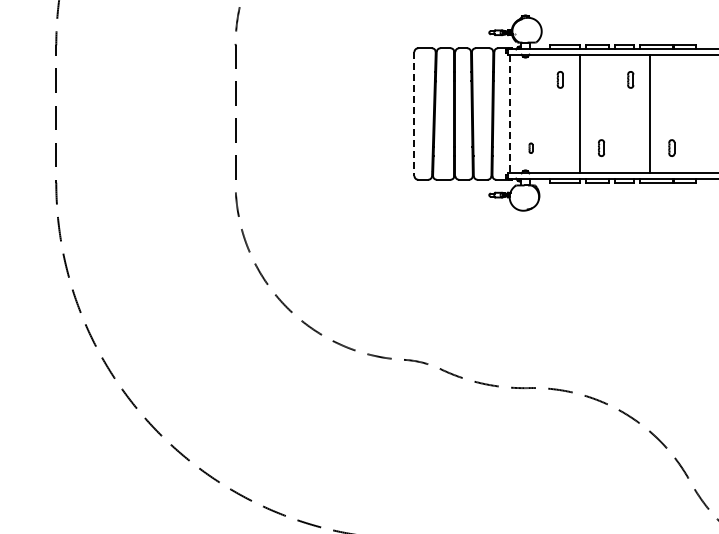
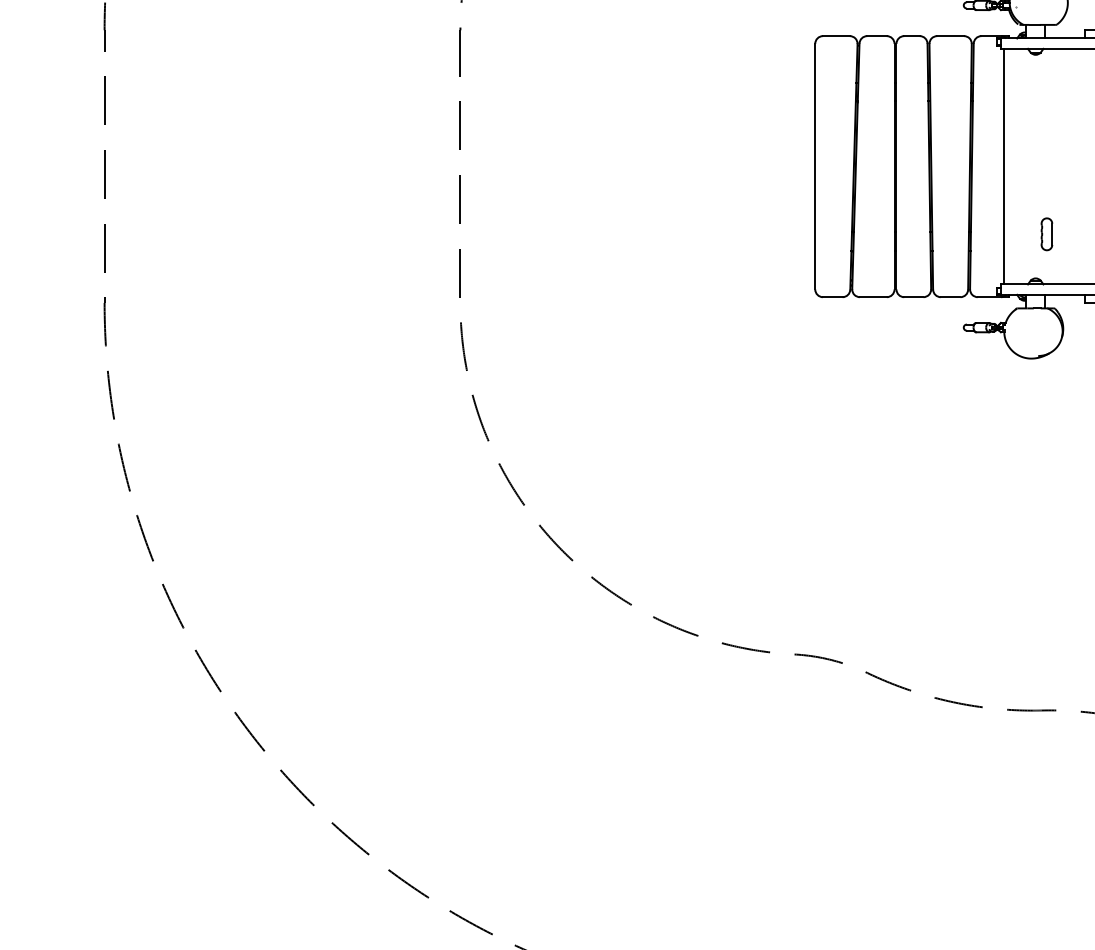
line: (414, 114) -> (815, 167), dashed -> solid
line: (509, 114) -> (1003, 167), dashed -> solid
part: (530, 148) -> (1045, 235), size x1.67

